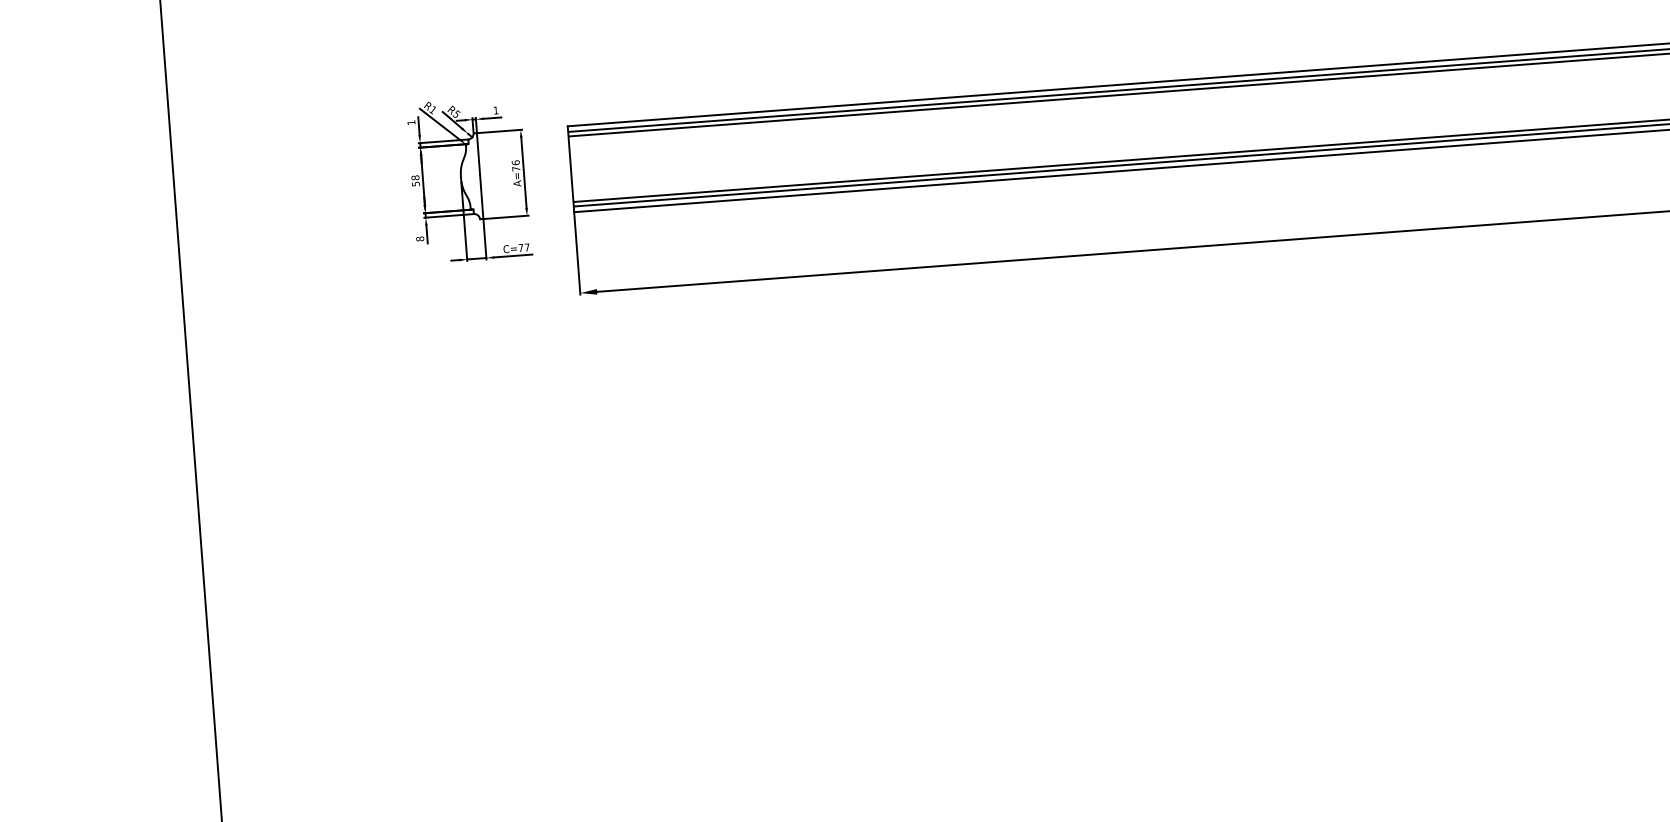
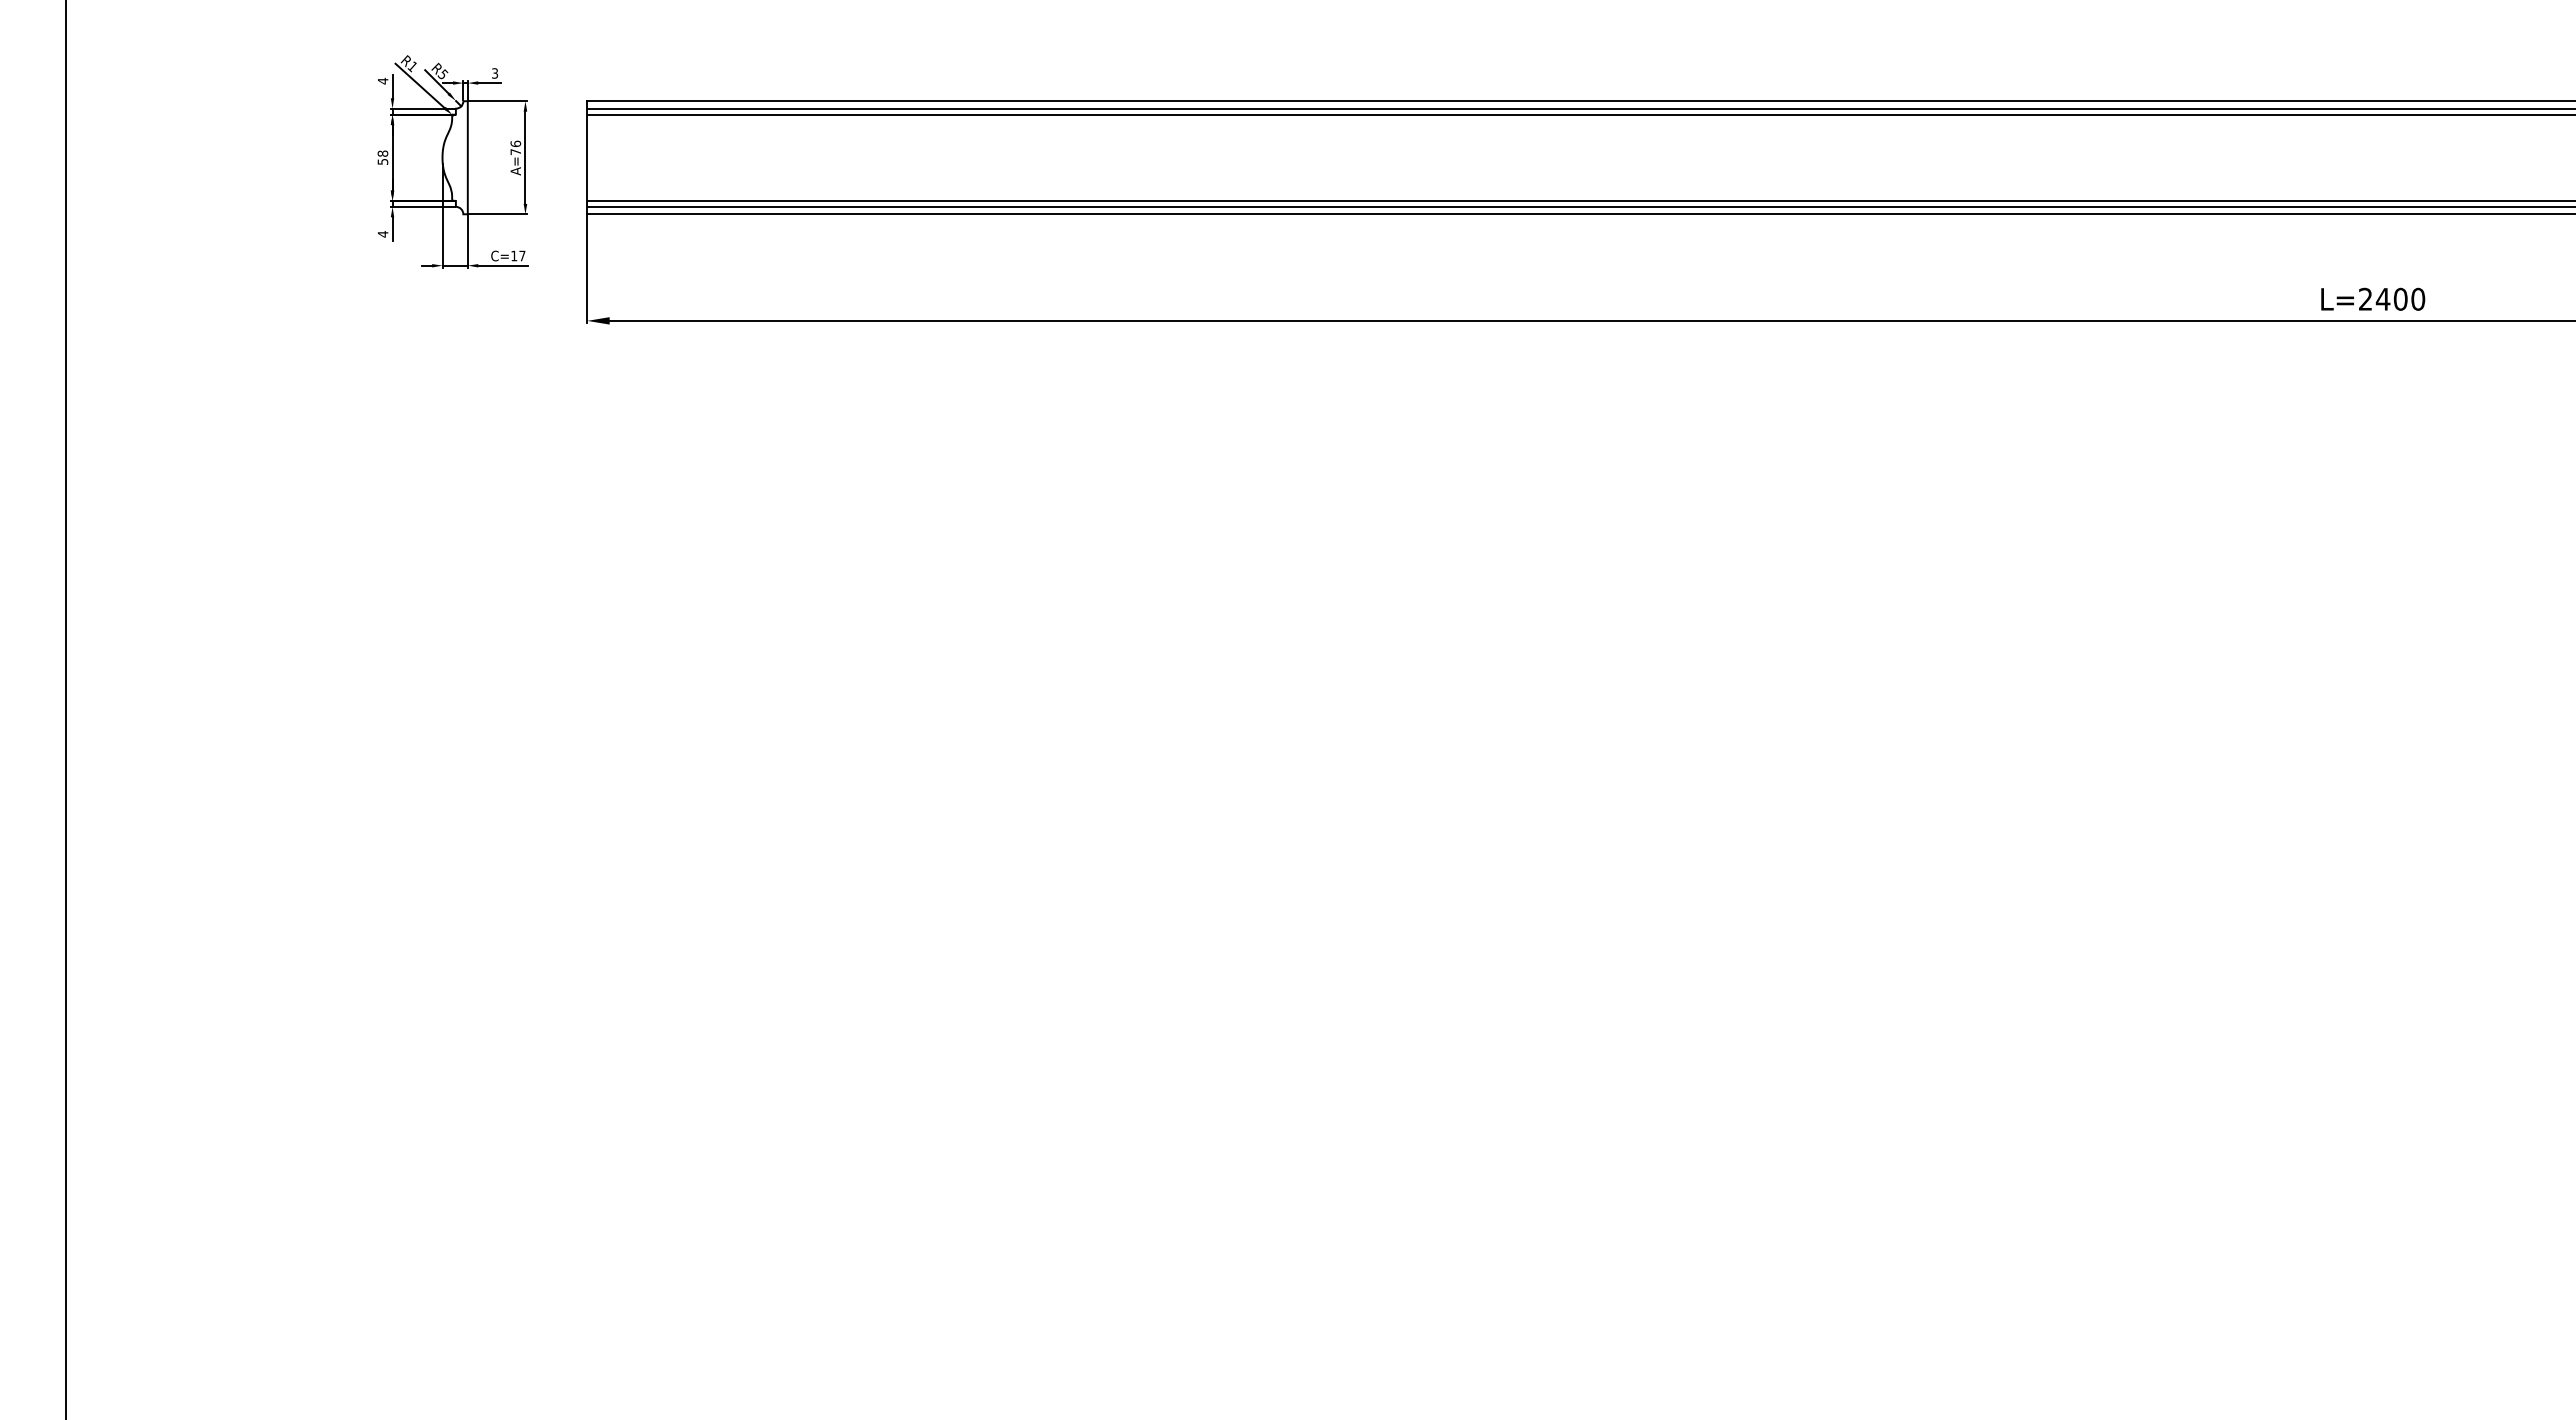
text: (496, 110) -> (495, 73), 1 -> 3
text: (411, 122) -> (383, 80), 1 -> 4
text: (419, 239) -> (382, 234), 8 -> 4
text: (521, 247) -> (514, 255), C=77 -> C=17

